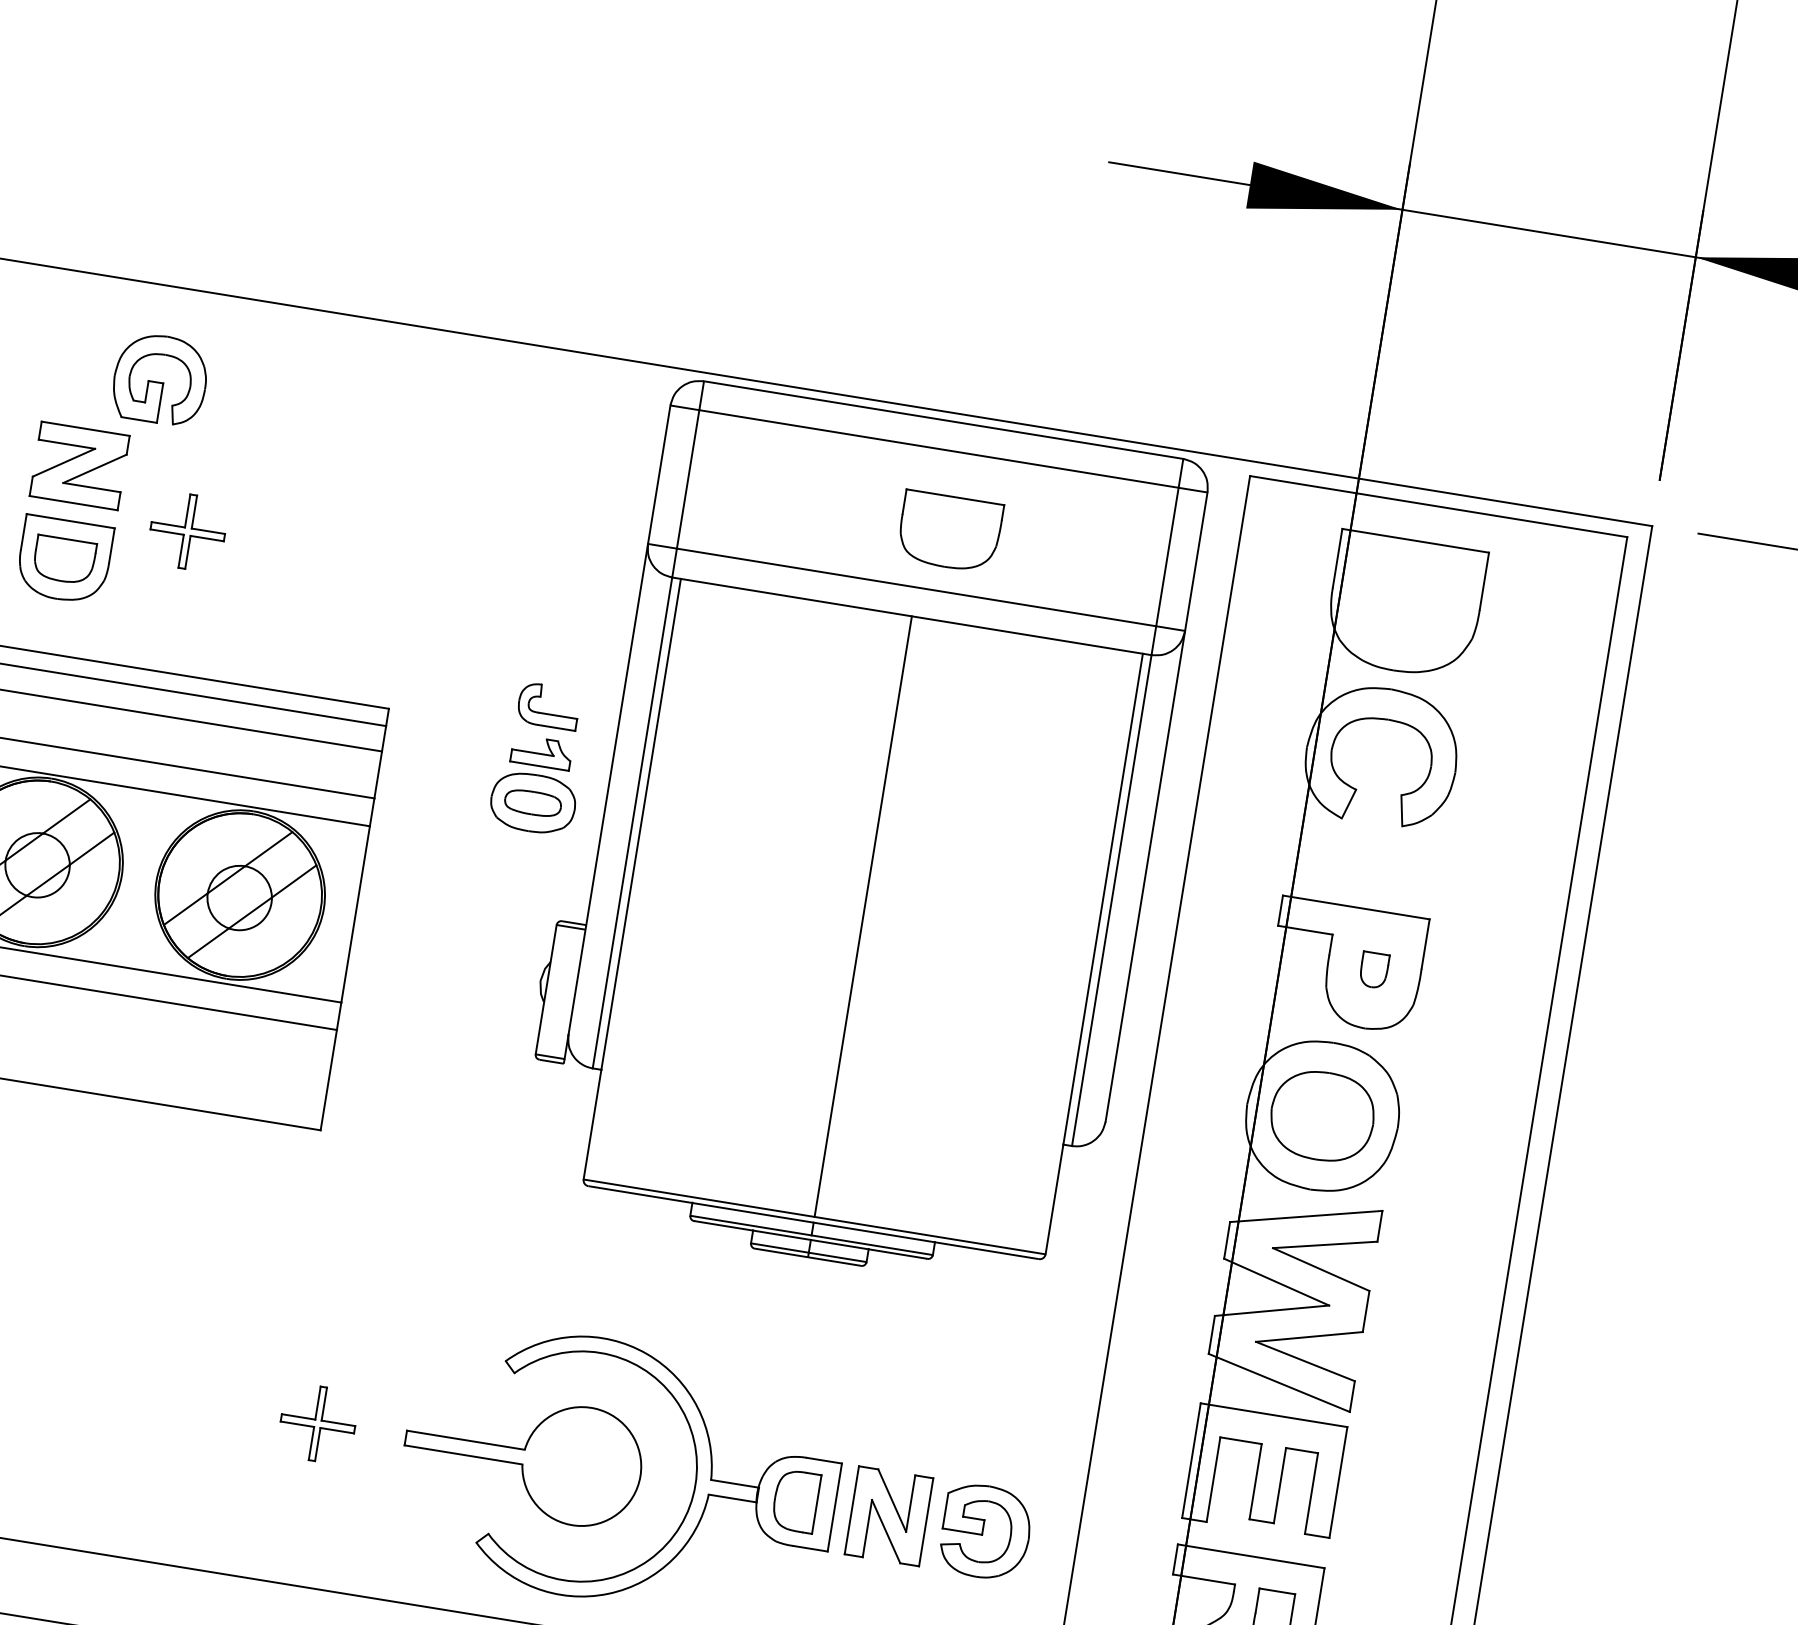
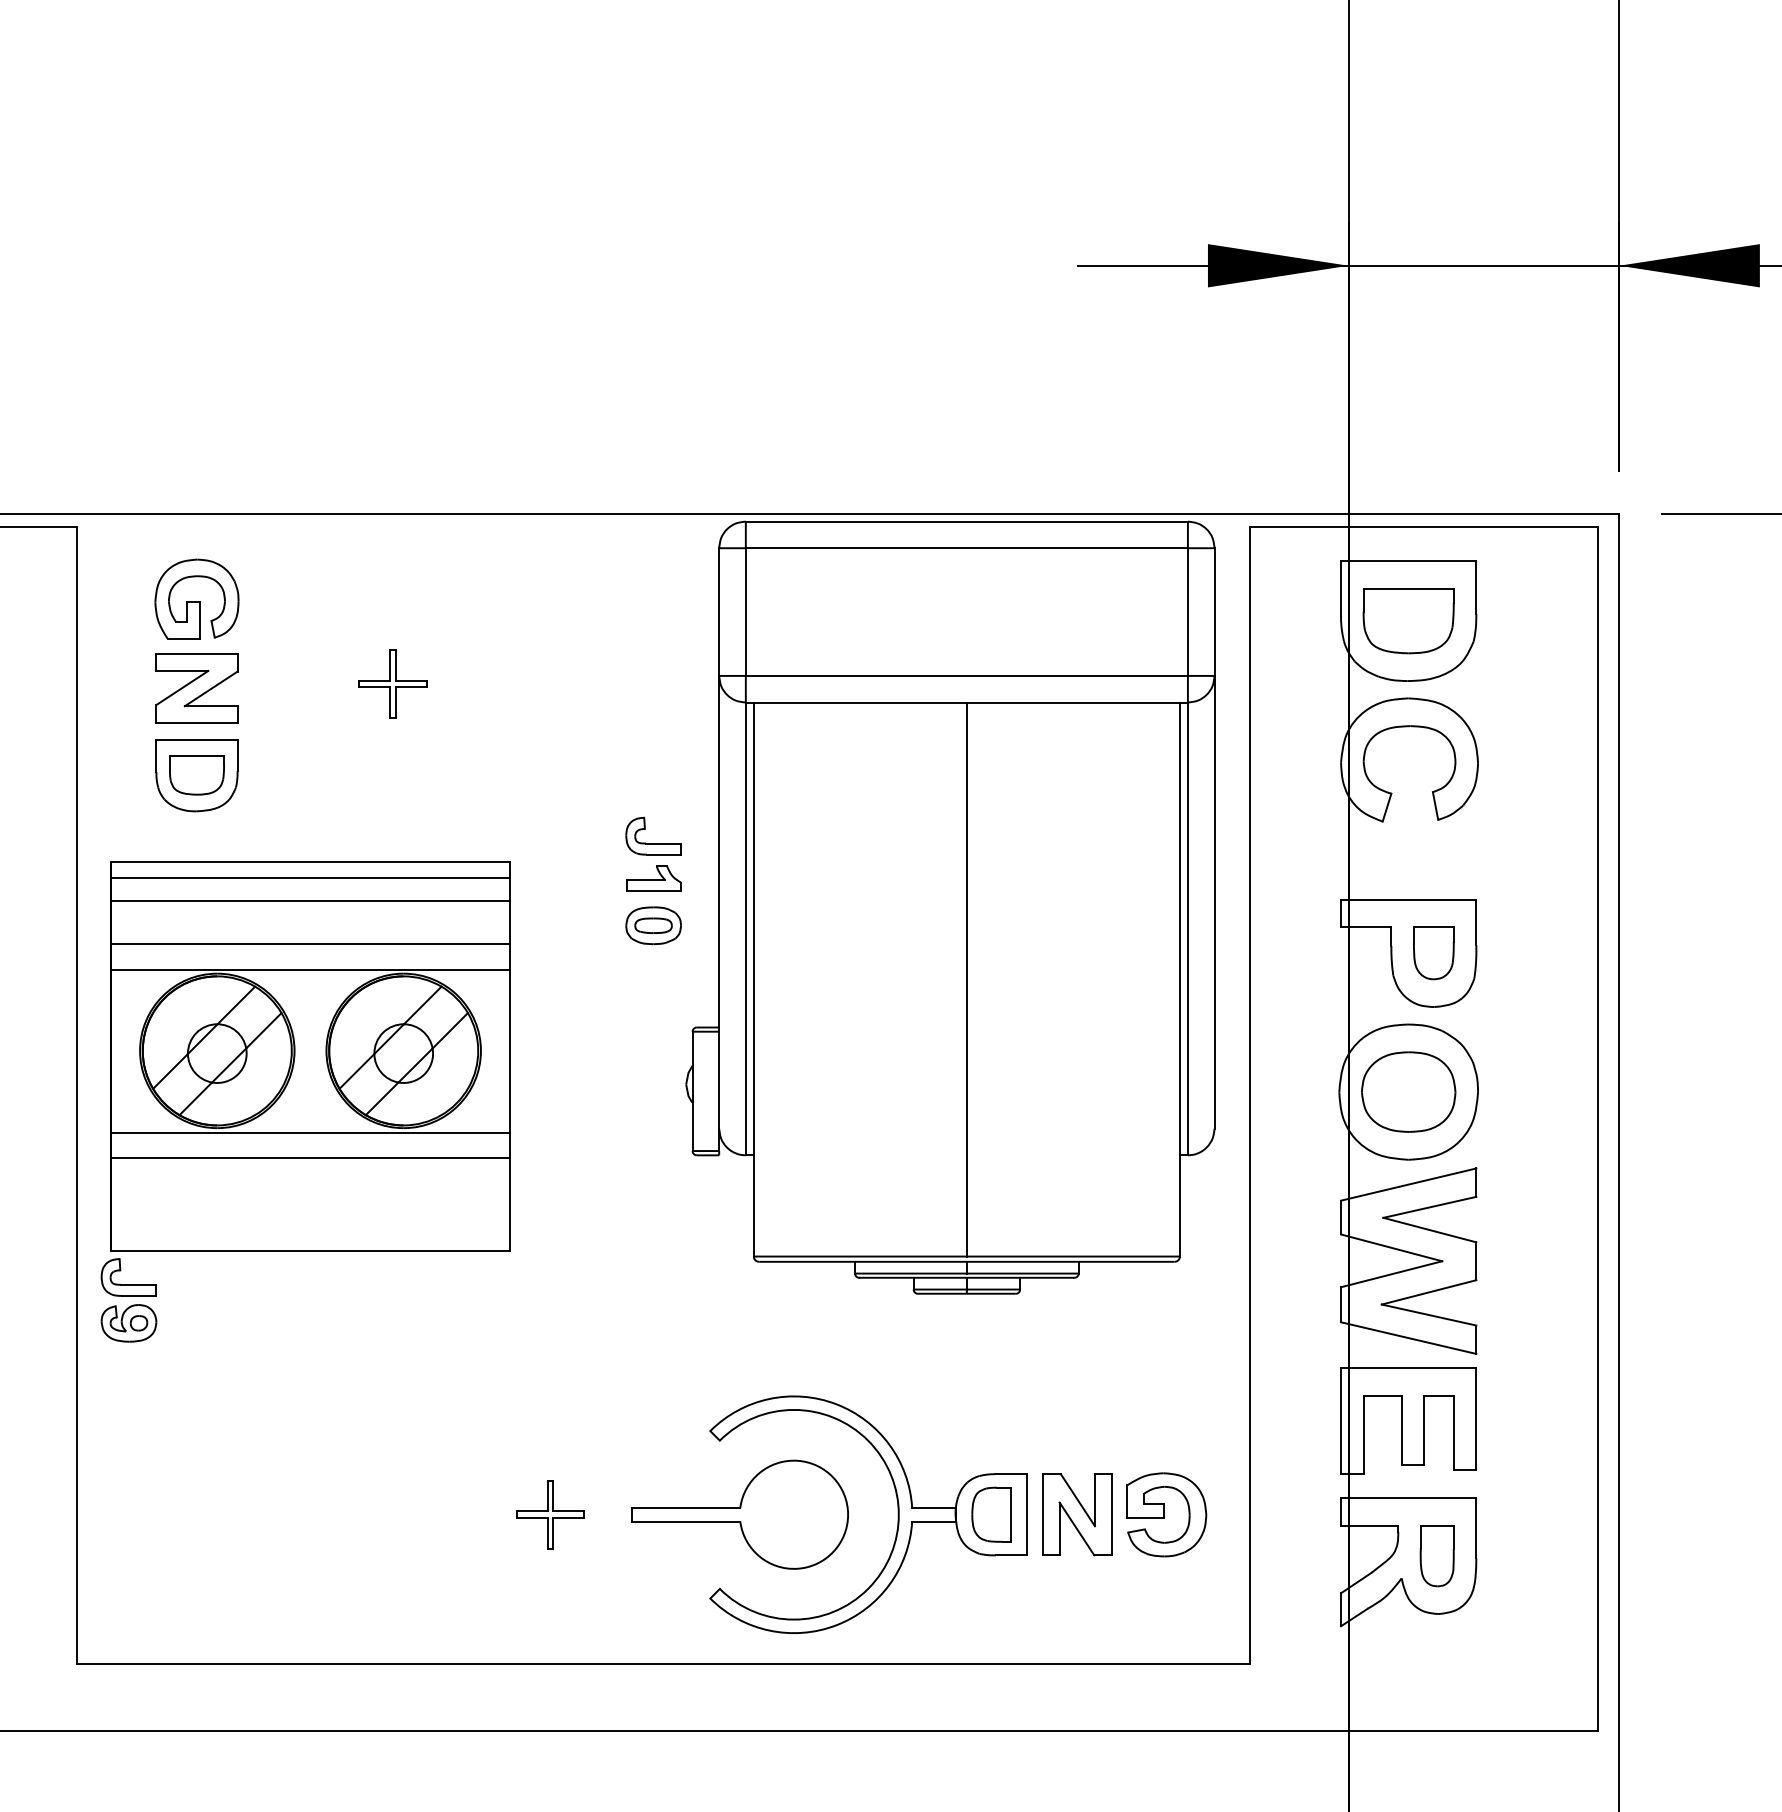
part: (159, 378) -> (196, 598), moved
part: (187, 531) -> (392, 683), moved
part: (949, 532) -> (1408, 621), moved
part: (532, 802) -> (653, 925), size x0.71
part: (1373, 970) -> (1433, 953), size x1.67

